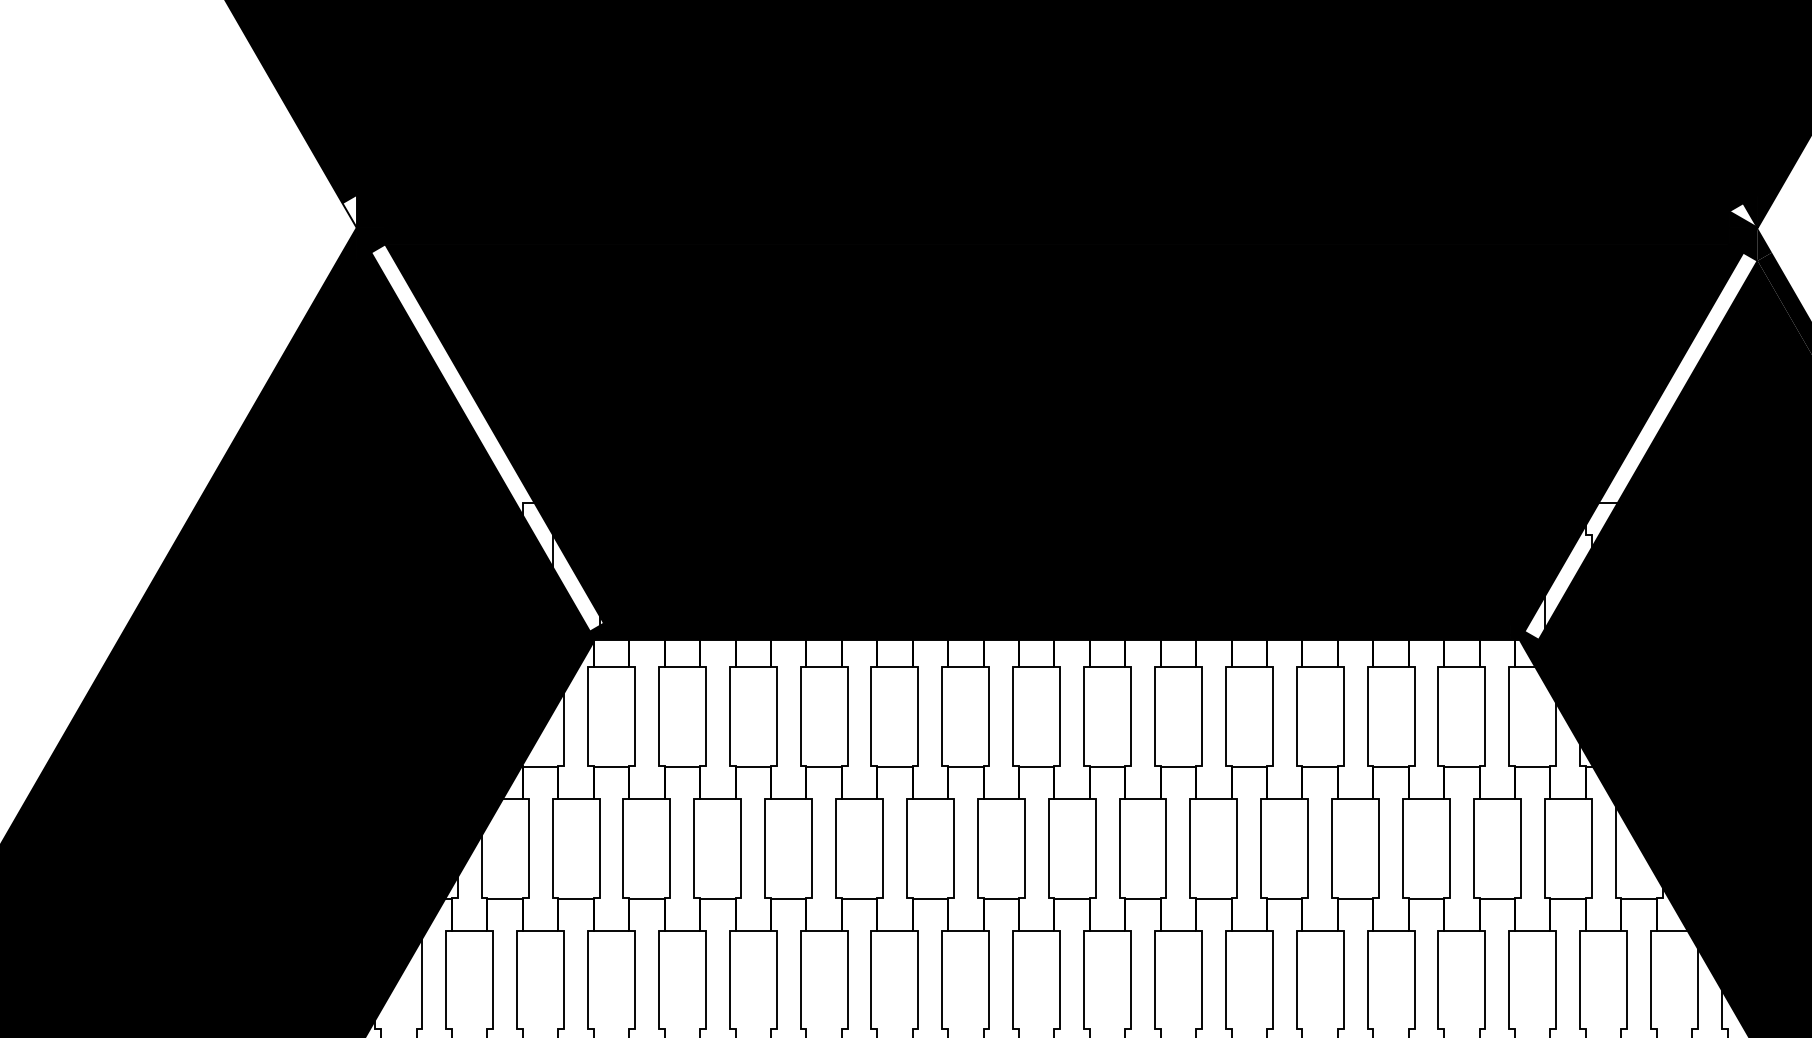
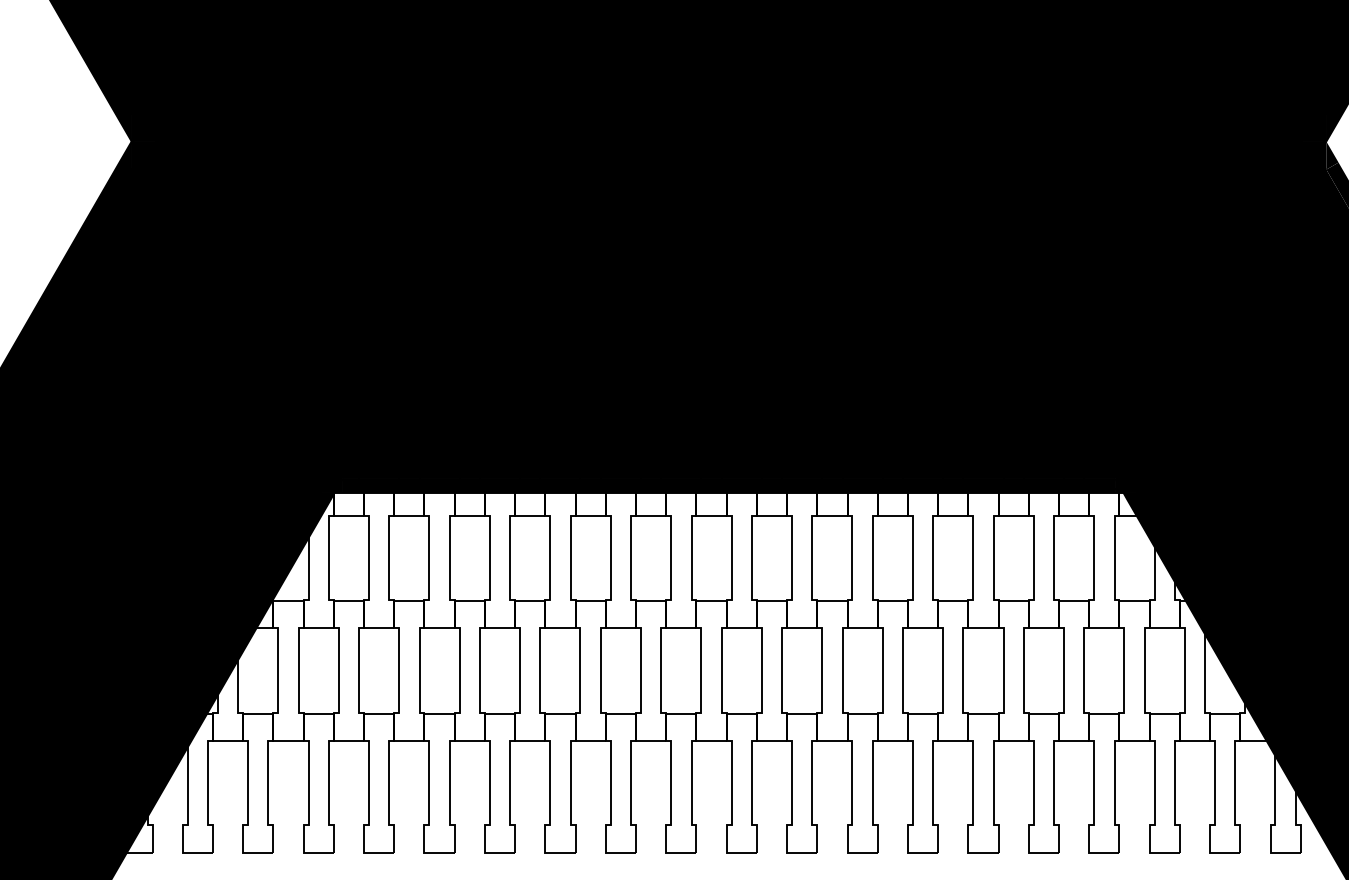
fill: (349, 210) -> (125, 126), added
fill: (1743, 215) -> (1314, 130), added
fill: (487, 437) -> (243, 320), added
fill: (1640, 445) -> (1226, 327), added

